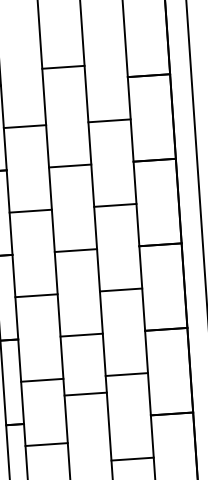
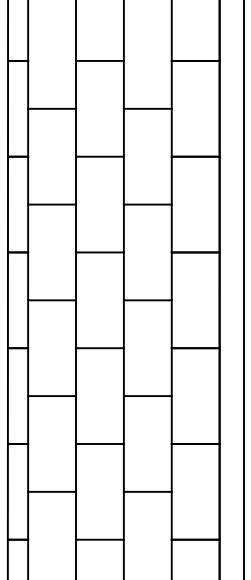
line: (63, 66) -> (99, 60), moved
line: (85, 393) -> (99, 443), moved
line: (47, 444) -> (52, 491), moved

